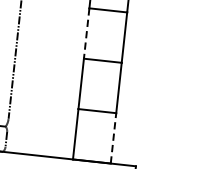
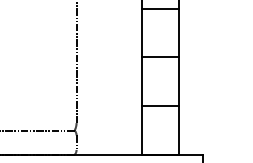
line: (86, 33) -> (142, 33), dashed -> solid
line: (113, 138) -> (178, 130), dashed -> solid

